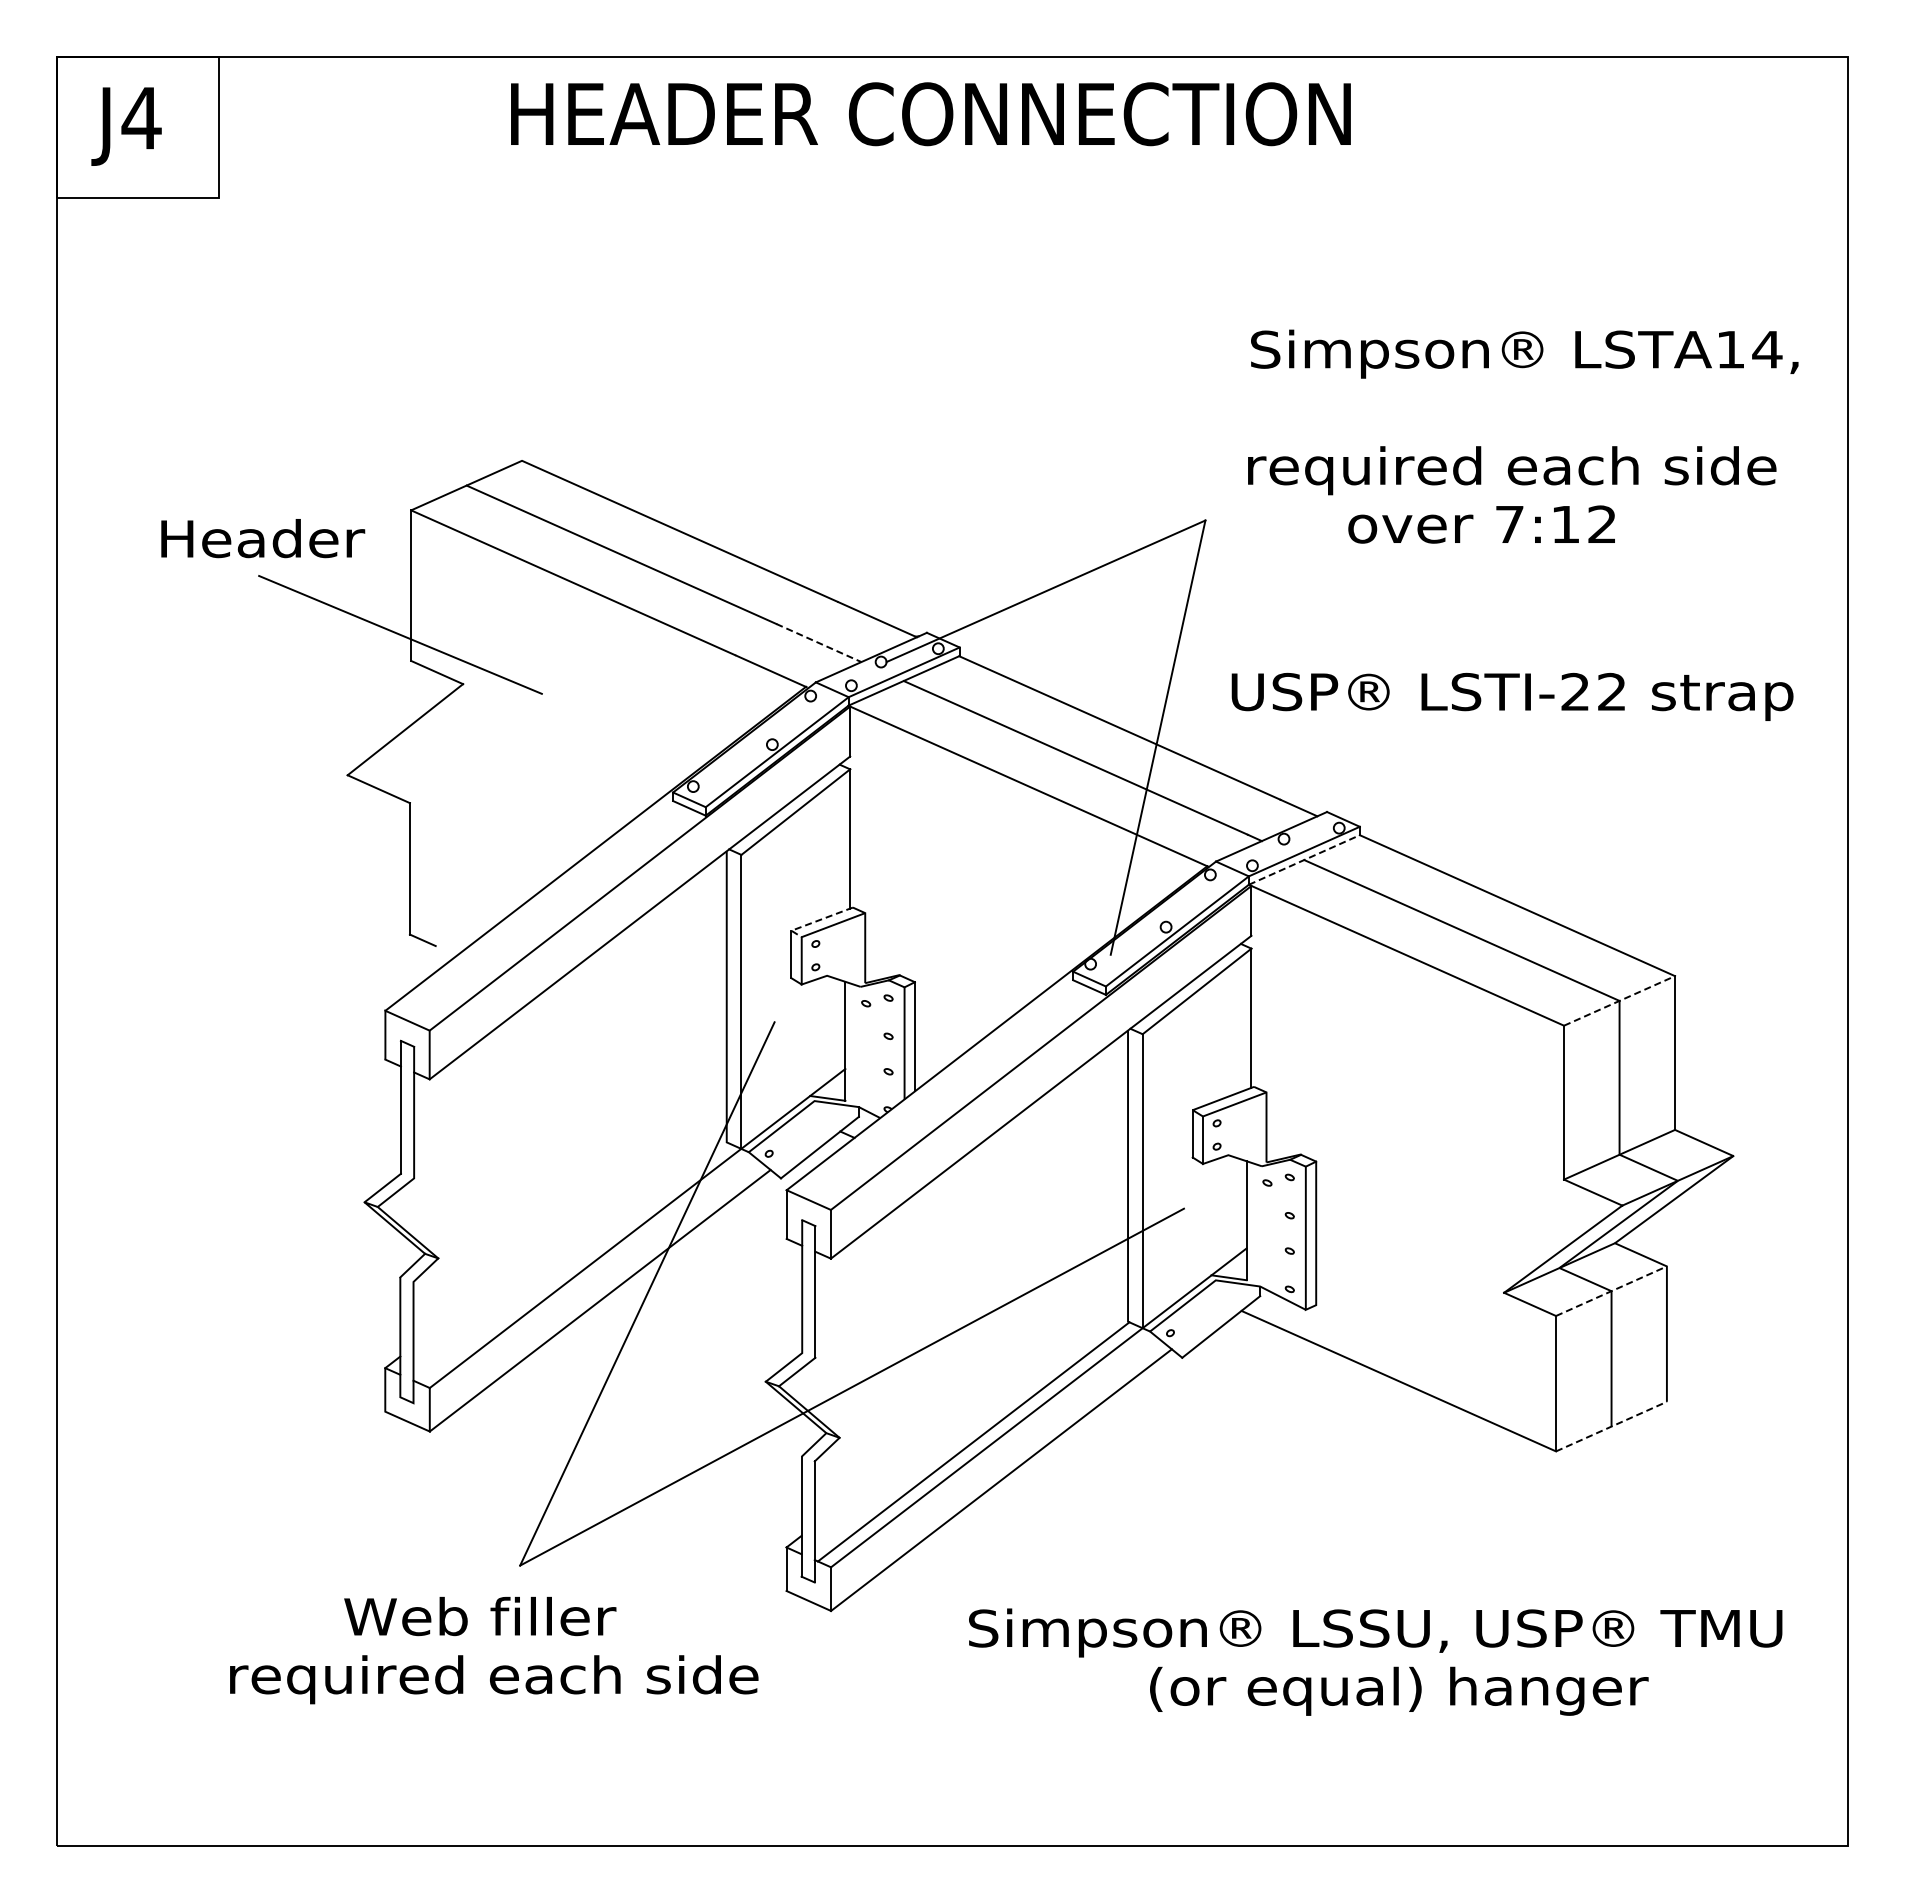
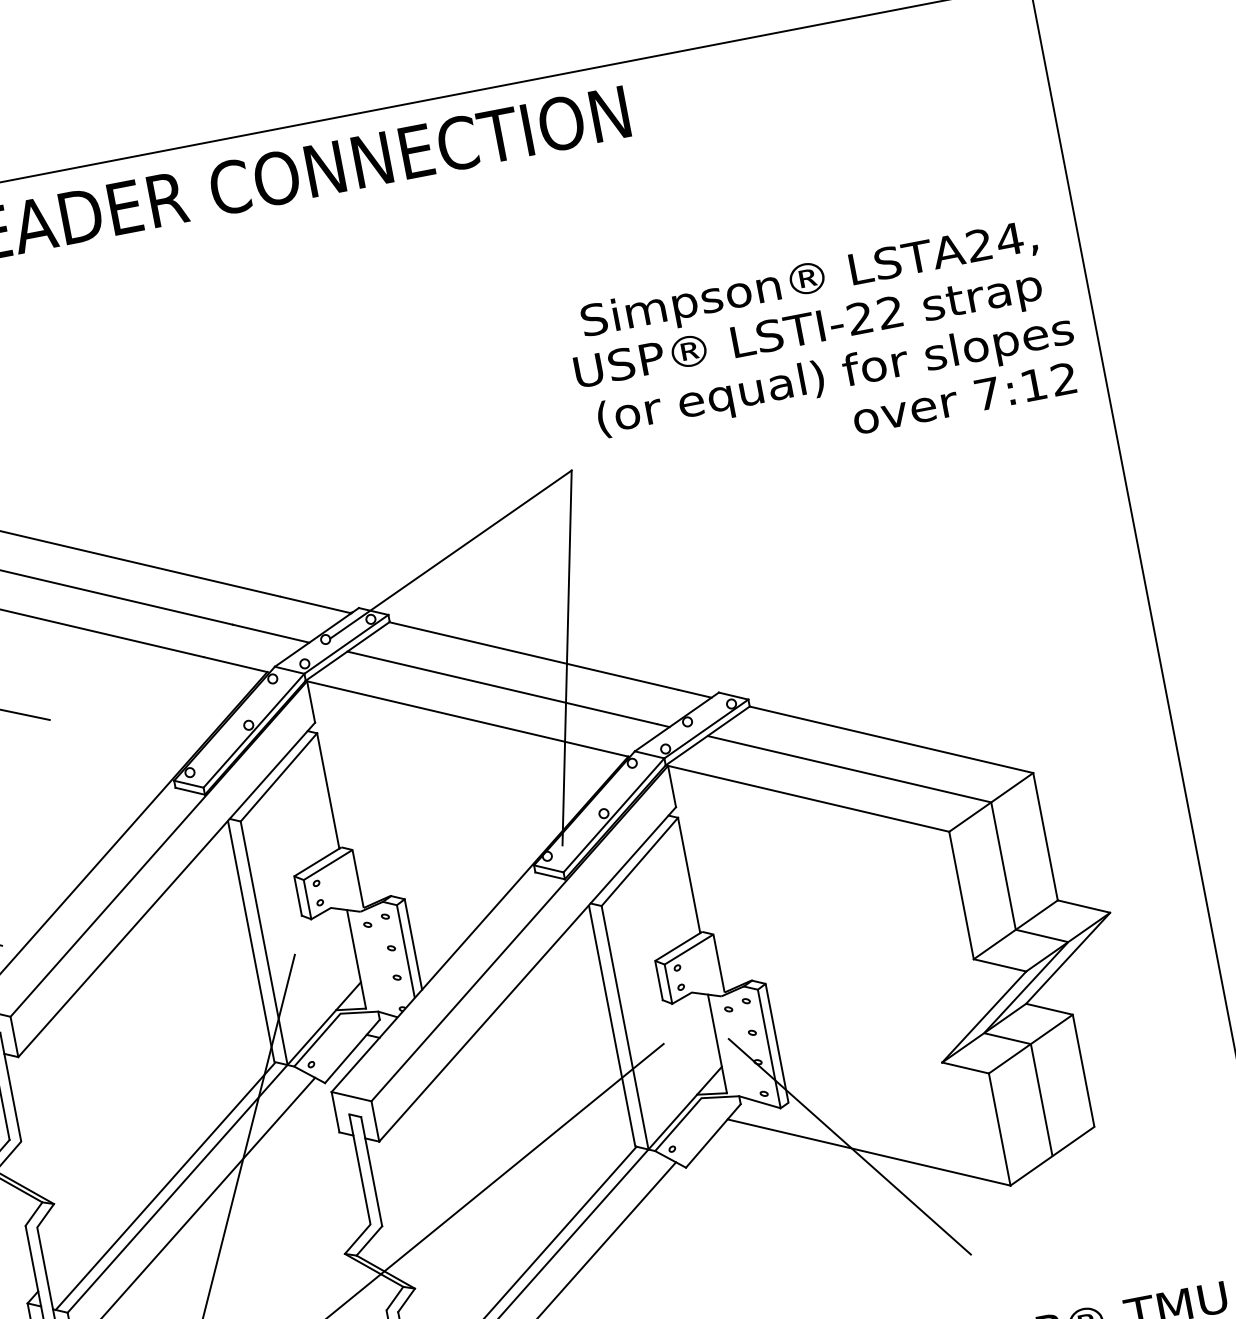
text: (1729, 349) -> (978, 245), LSTA14, -> LSTA24,
text: (1533, 470) -> (835, 376), required each side -> (or equal) for slopes
text: (1481, 524) -> (964, 398), moved
line: (818, 643) -> (270, 634), dashed -> solid
text: (1512, 696) -> (808, 332), moved
line: (1304, 859) -> (707, 735), dashed -> solid
line: (815, 921) -> (312, 864), dashed -> solid
line: (1619, 1000) -> (991, 802), dashed -> solid
line: (571, 1263) -> (165, 1187), added
line: (1611, 1291) -> (1030, 1044), dashed -> solid
line: (1377, 1369) -> (849, 1146), added
line: (1611, 1426) -> (1052, 1156), dashed -> solid

